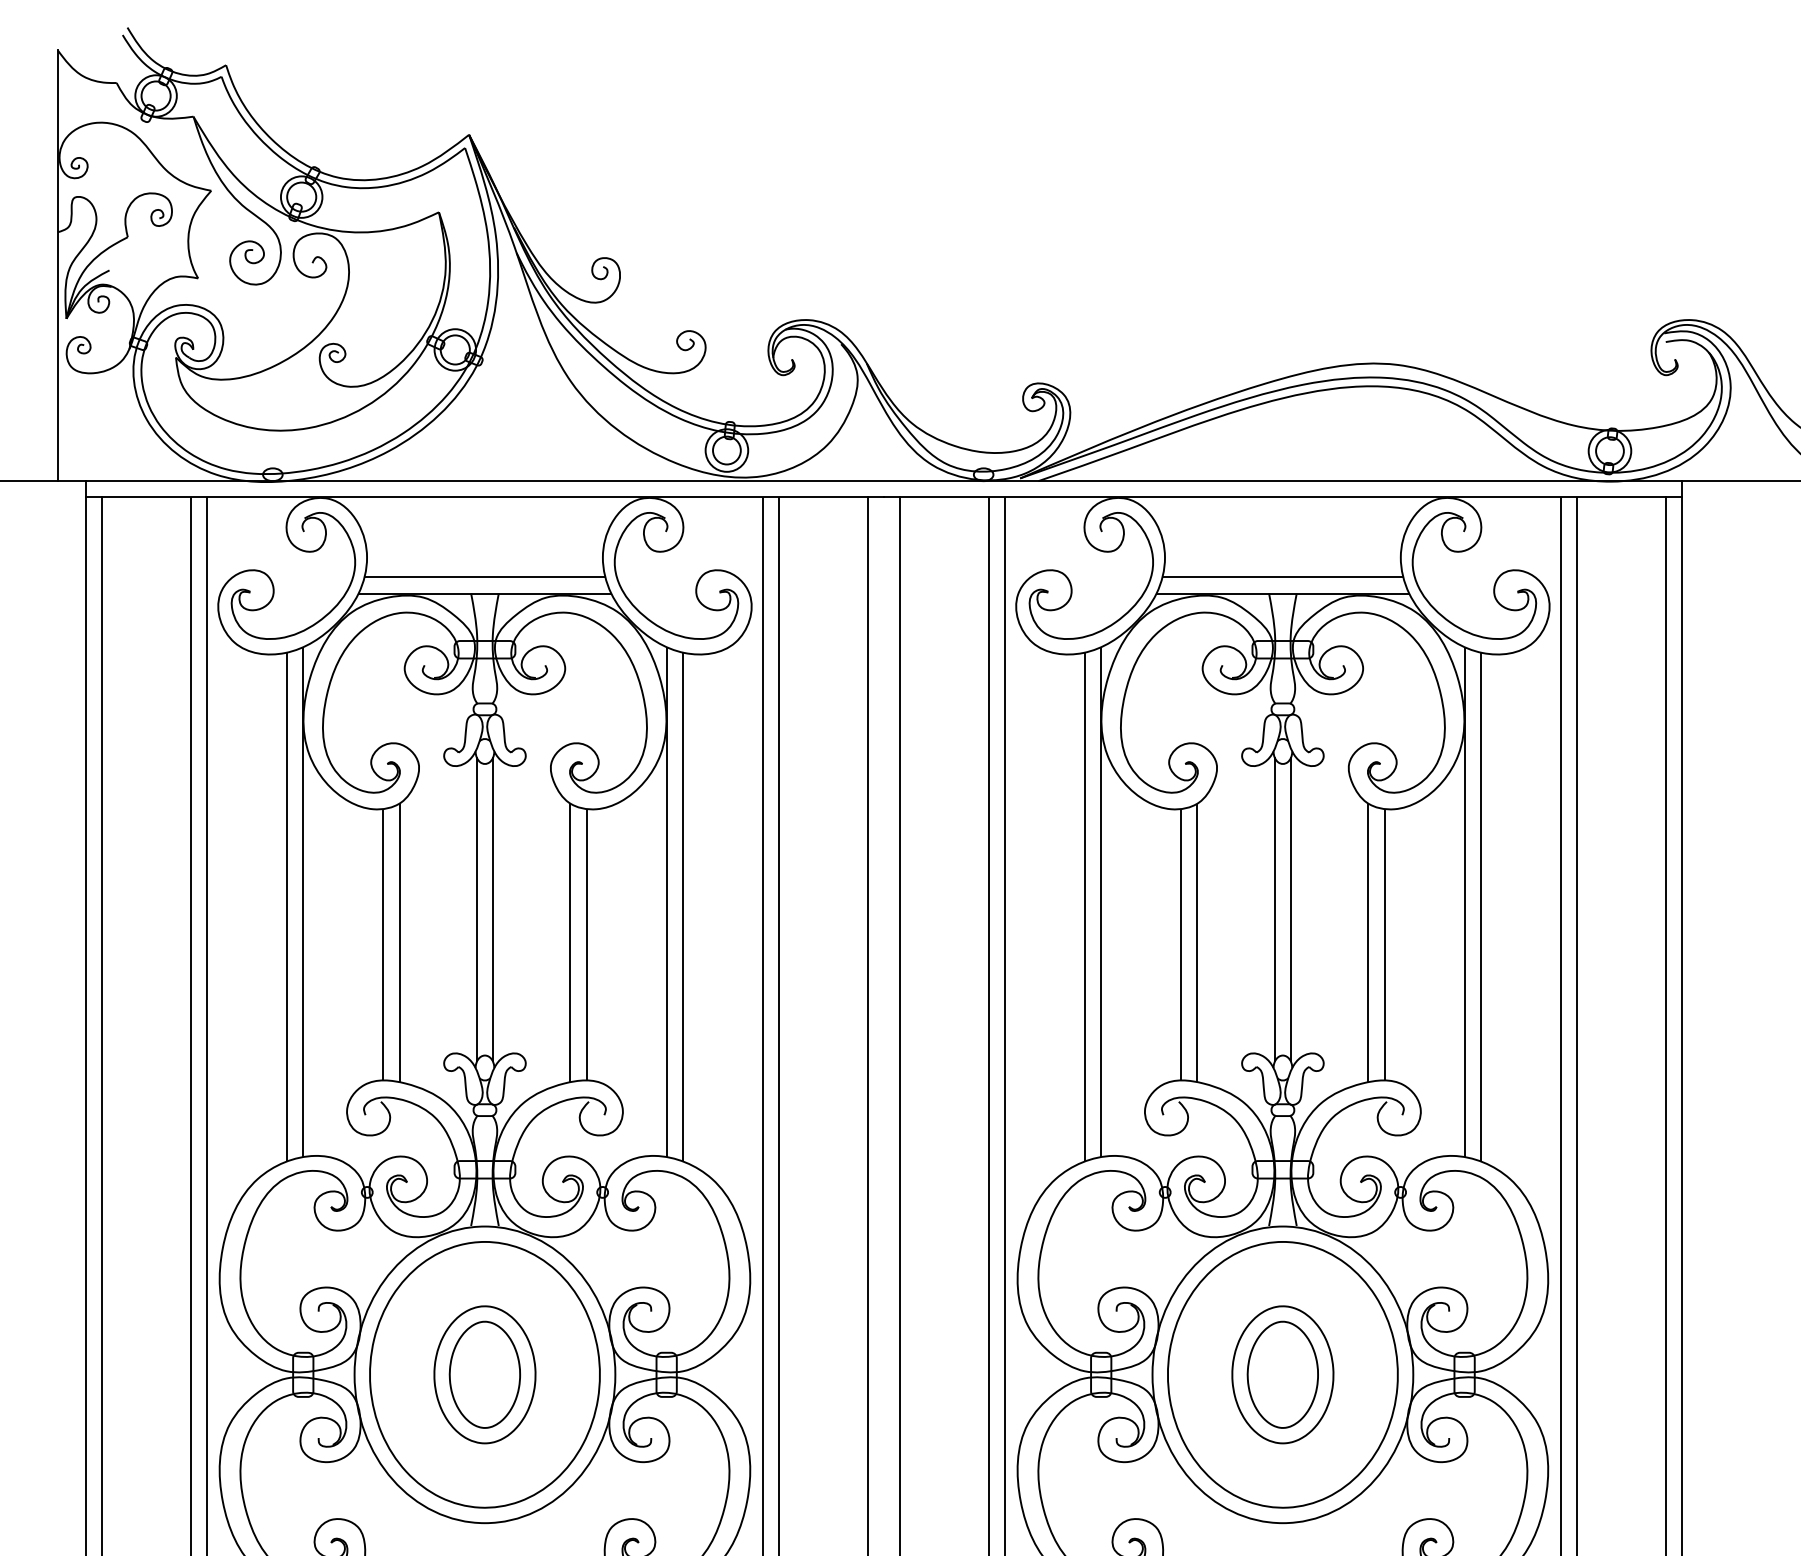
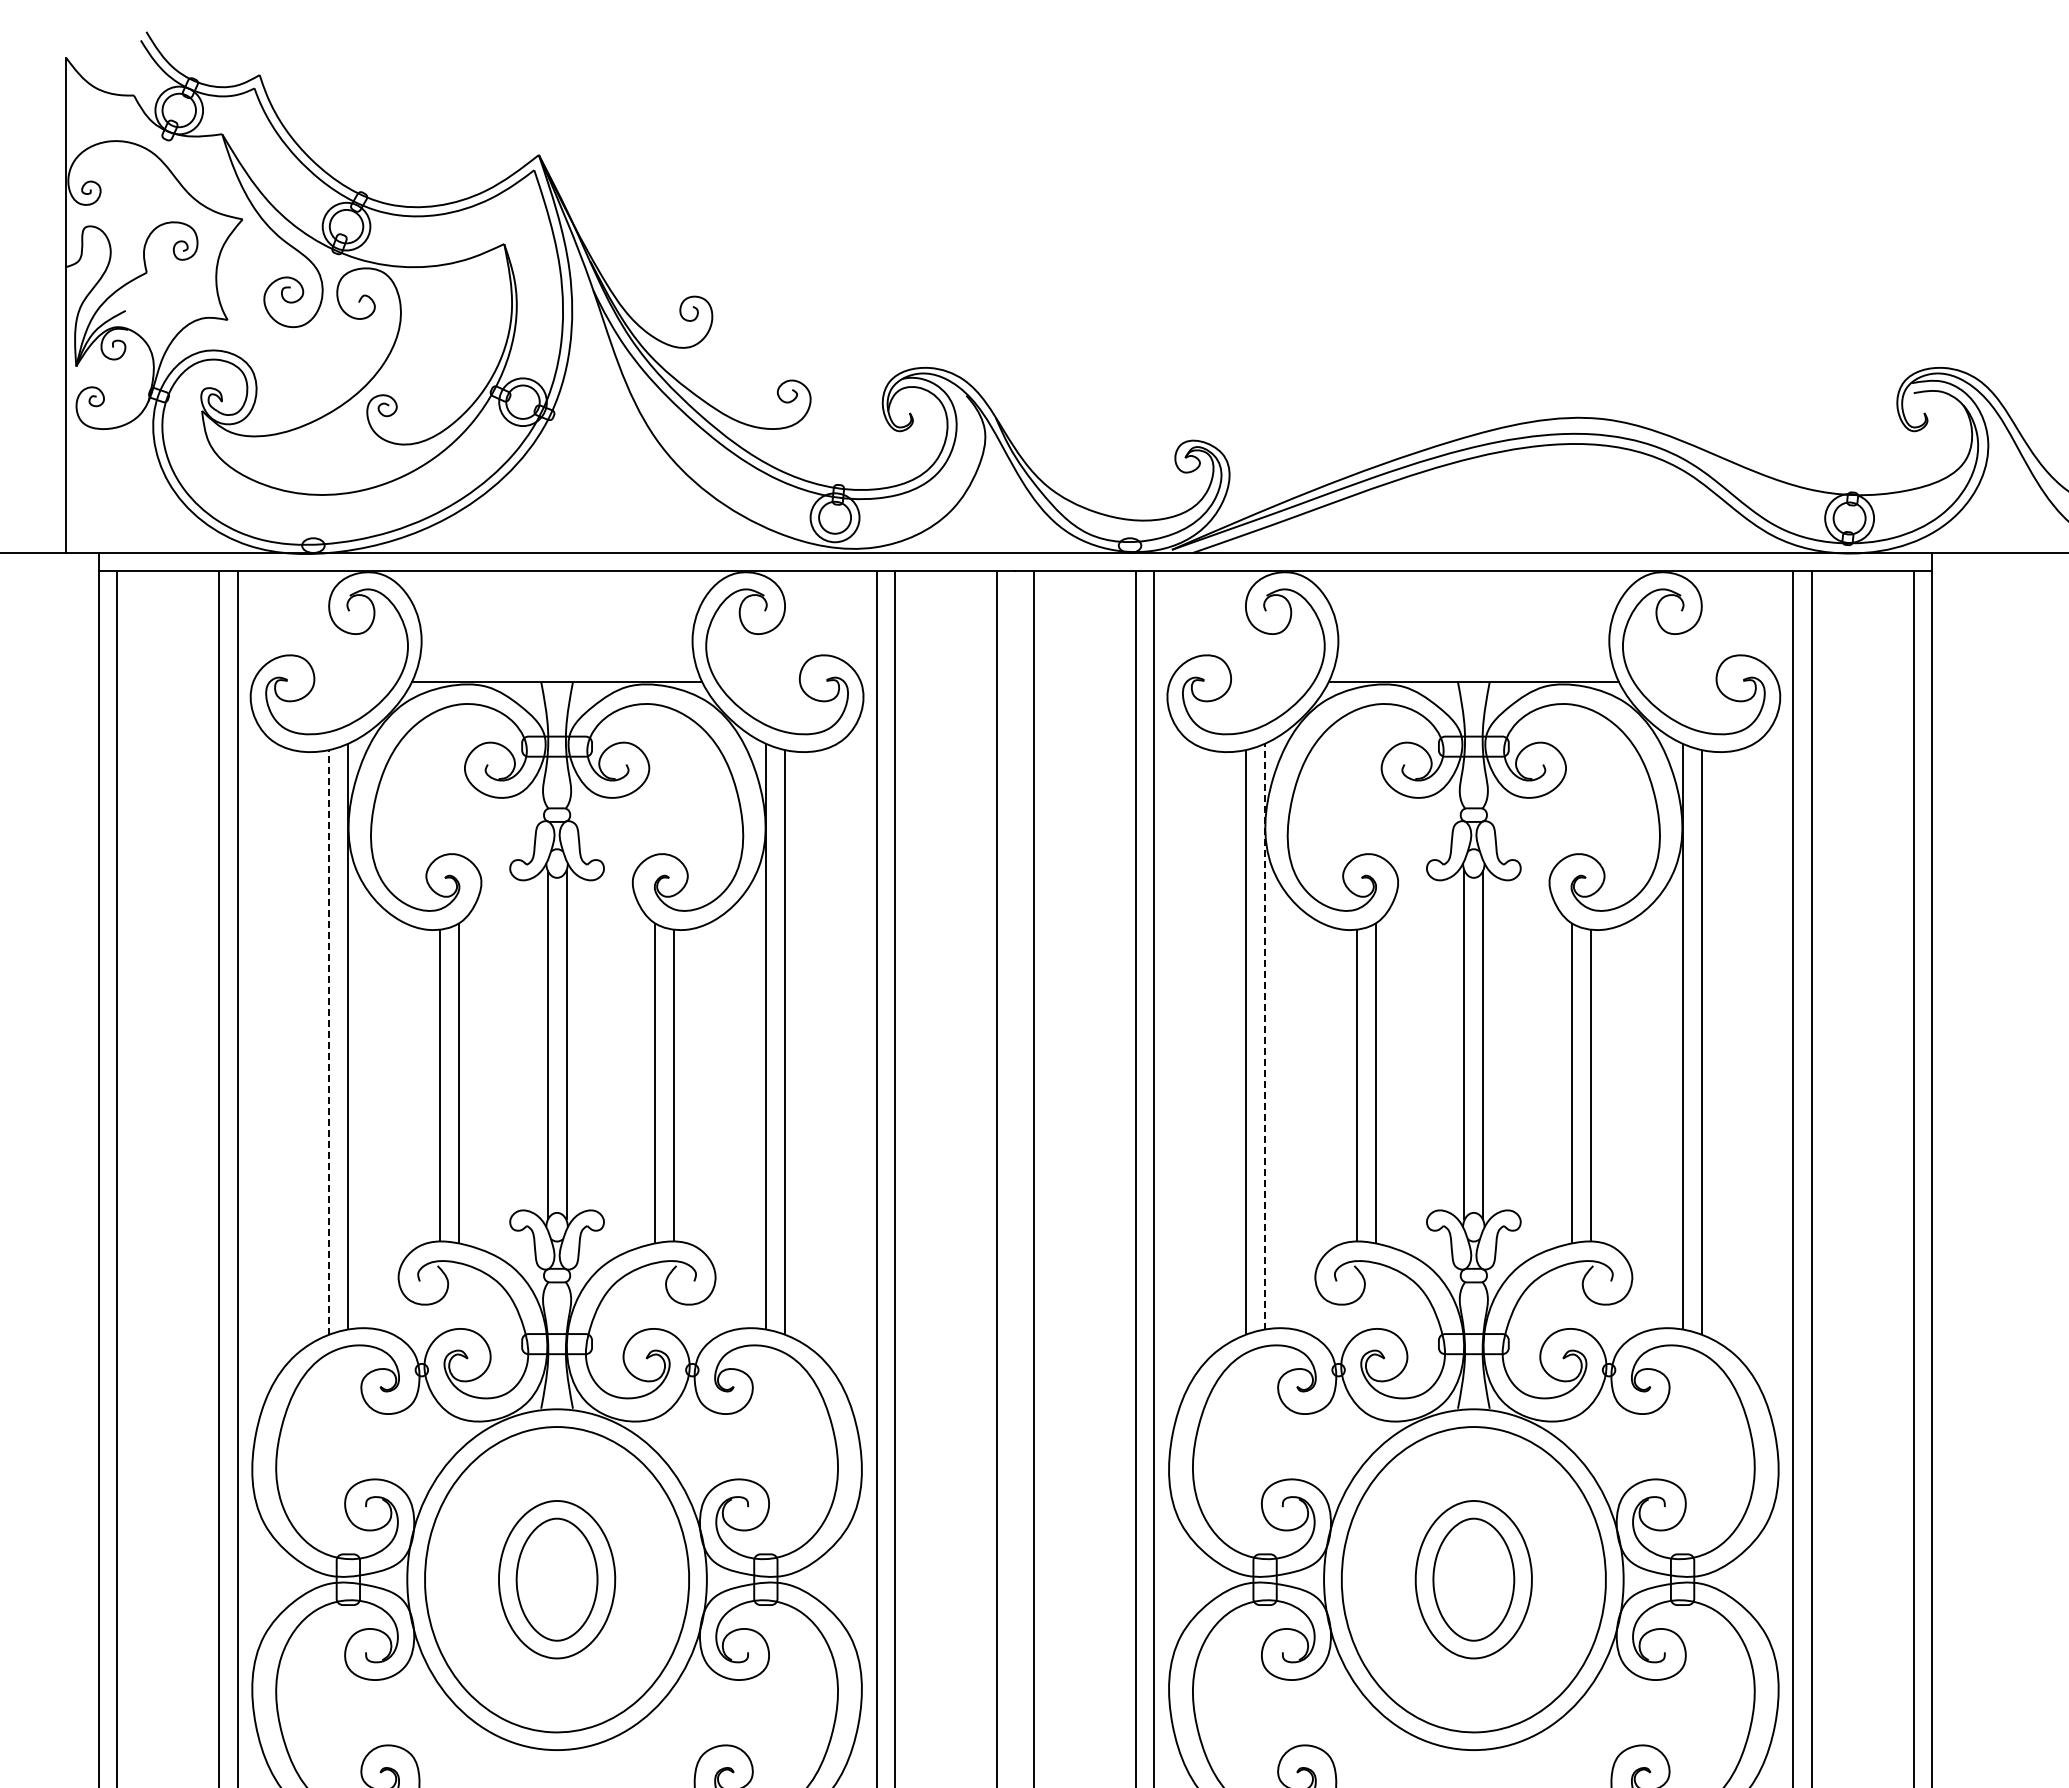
line: (484, 577) -> (556, 663), removed
line: (1282, 577) -> (1473, 663), removed
line: (1100, 902) -> (1264, 1036), solid -> dashed
line: (286, 906) -> (329, 1041), solid -> dashed

